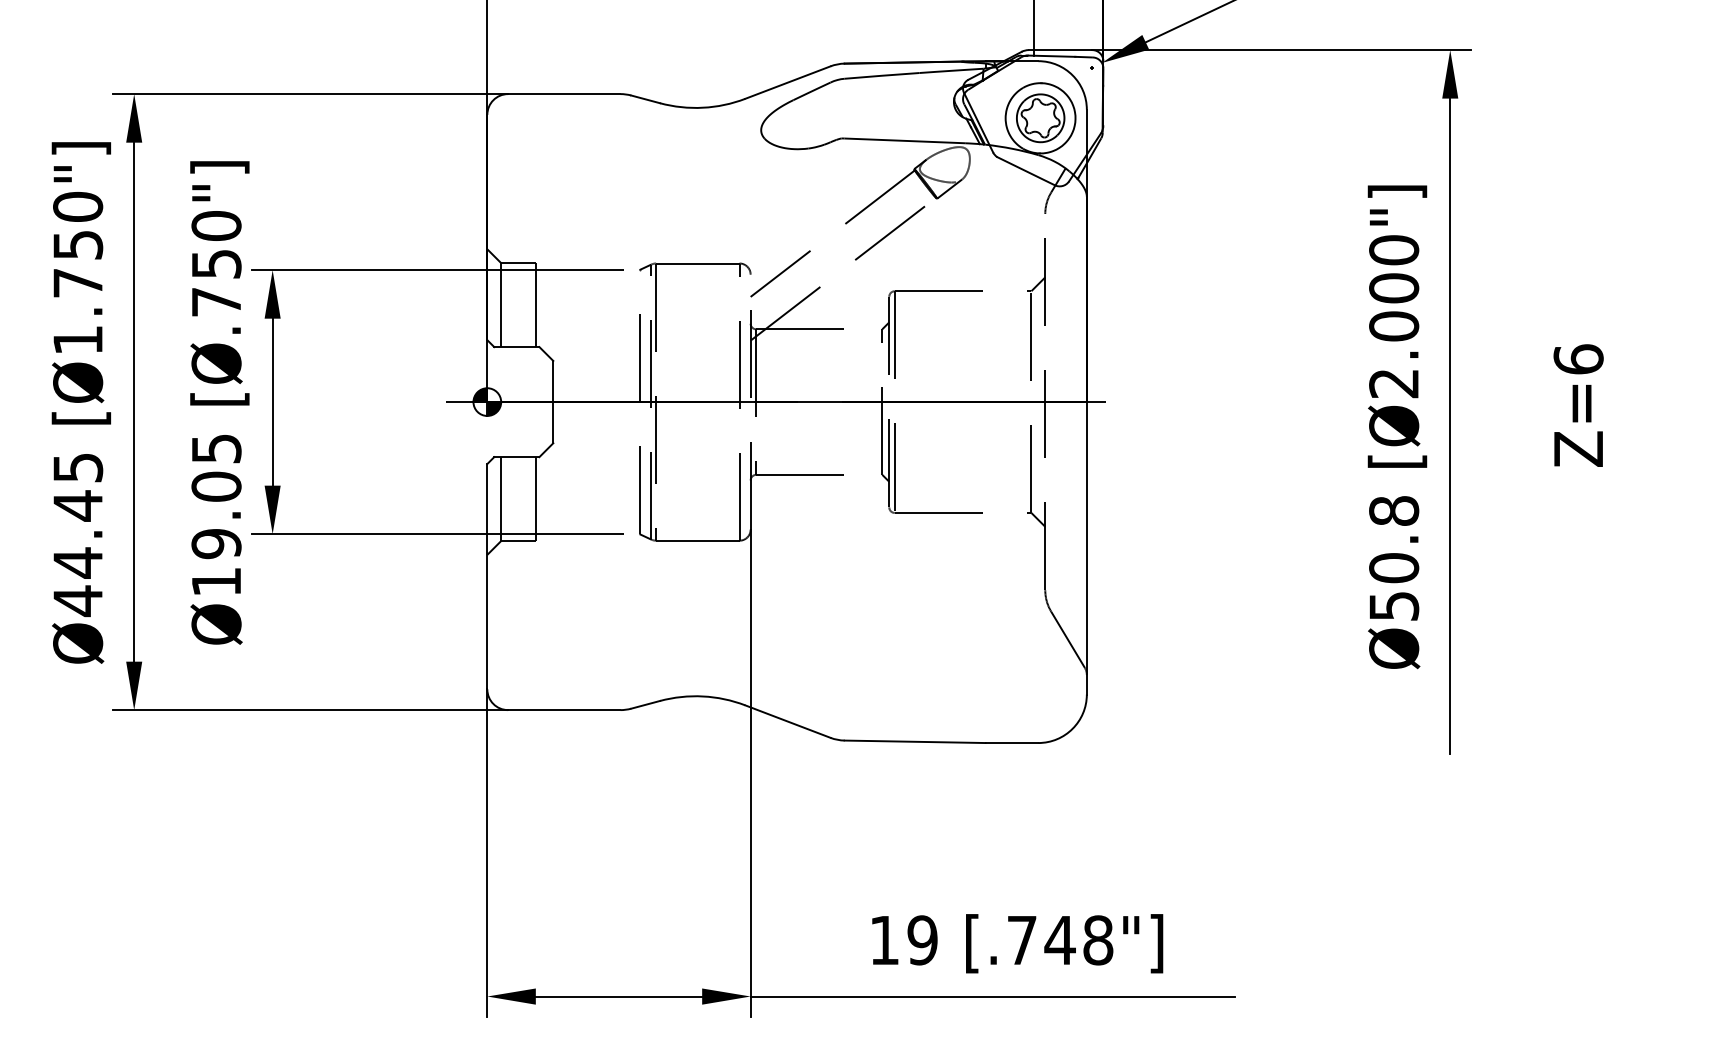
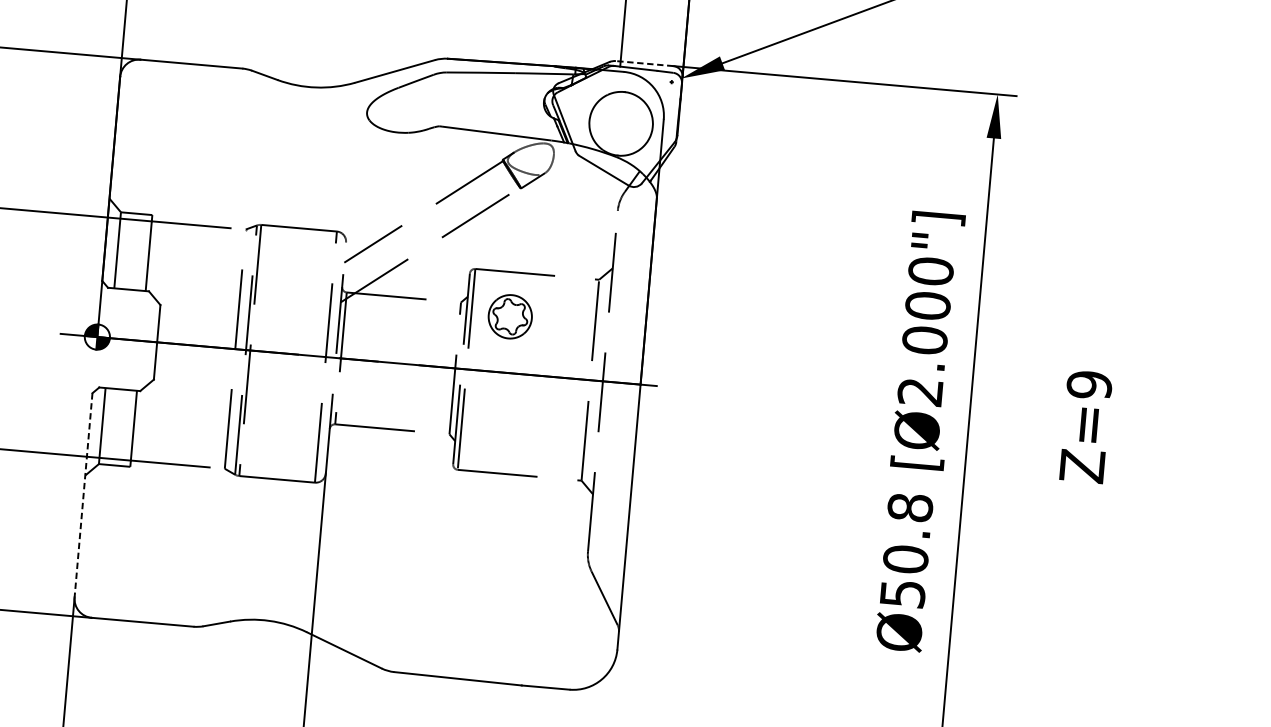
line: (1060, 50) -> (644, 63), solid -> dashed
part: (1040, 118) -> (510, 316), moved
text: (1578, 359) -> (1089, 384), Z=6 -> Z=9
line: (487, 576) -> (83, 495), solid -> dashed

